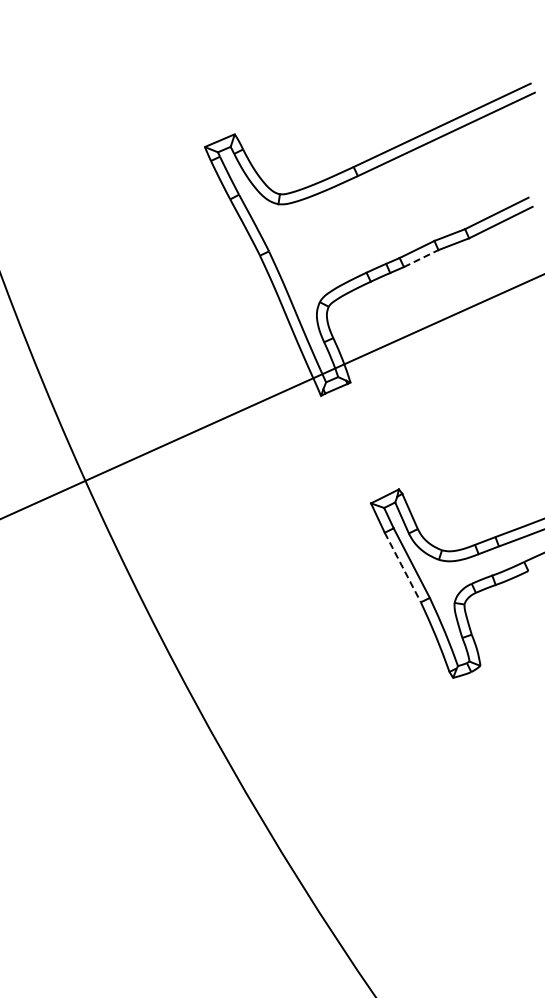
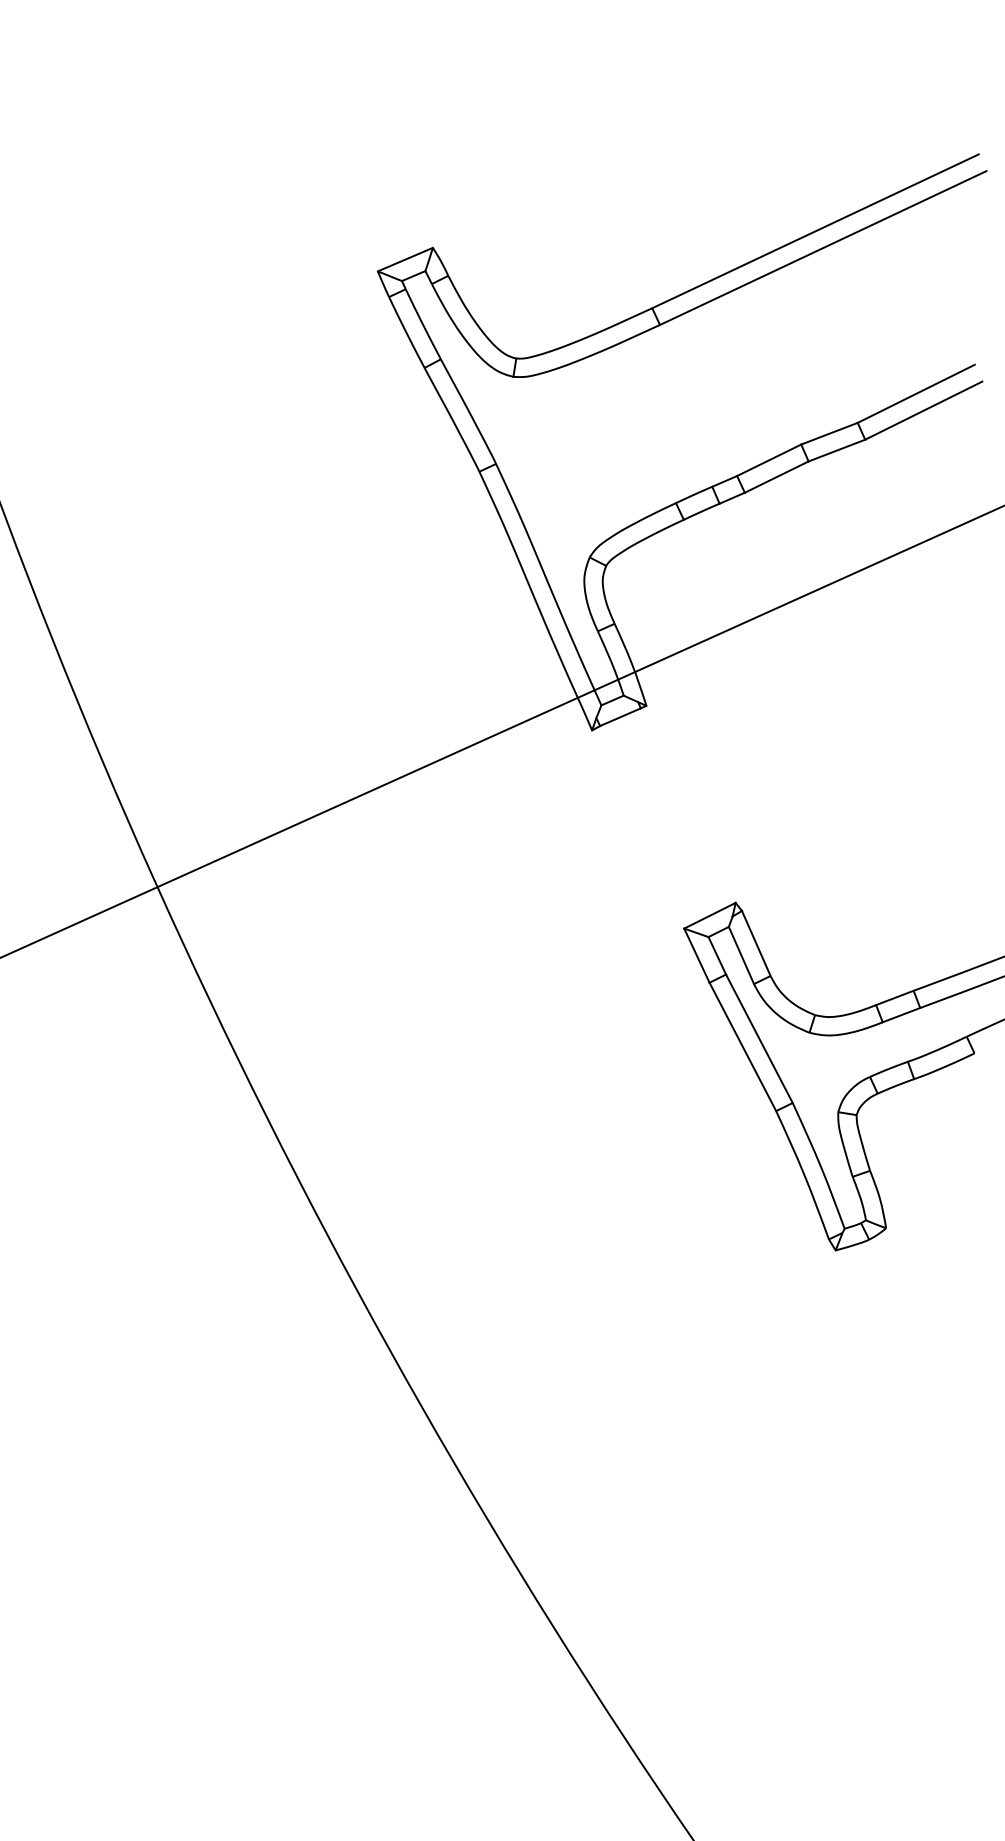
line: (421, 258) -> (777, 476), dashed -> solid
line: (403, 567) -> (744, 1046), dashed -> solid

